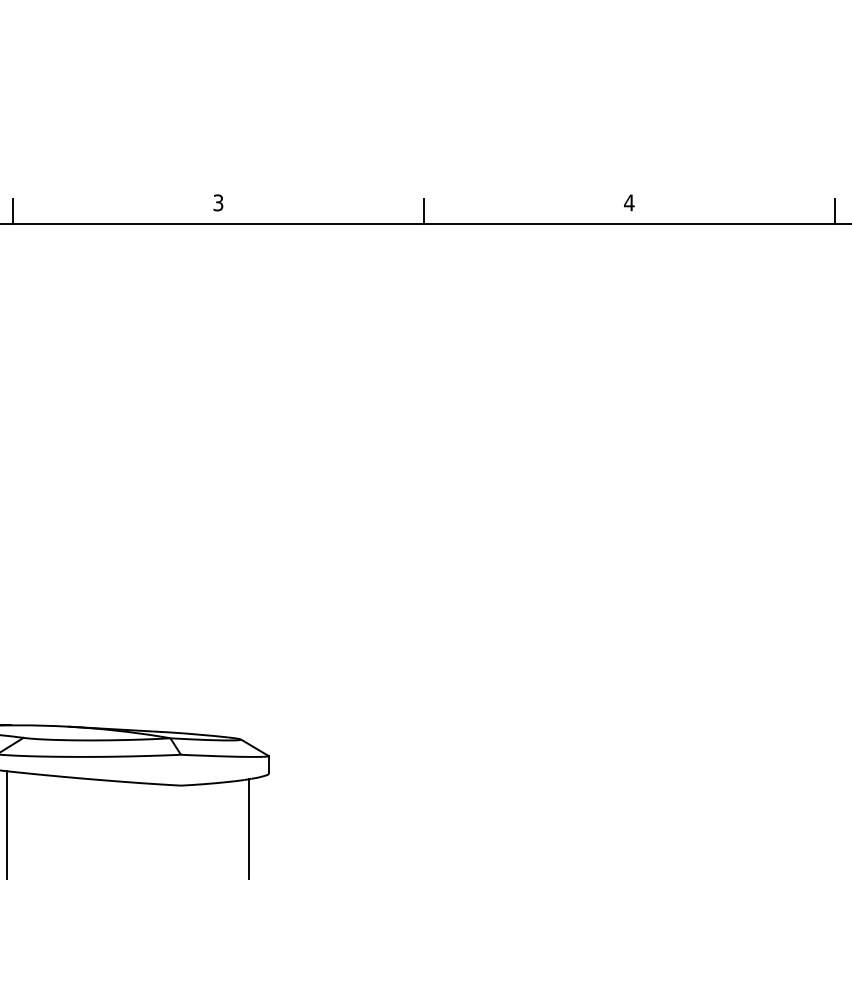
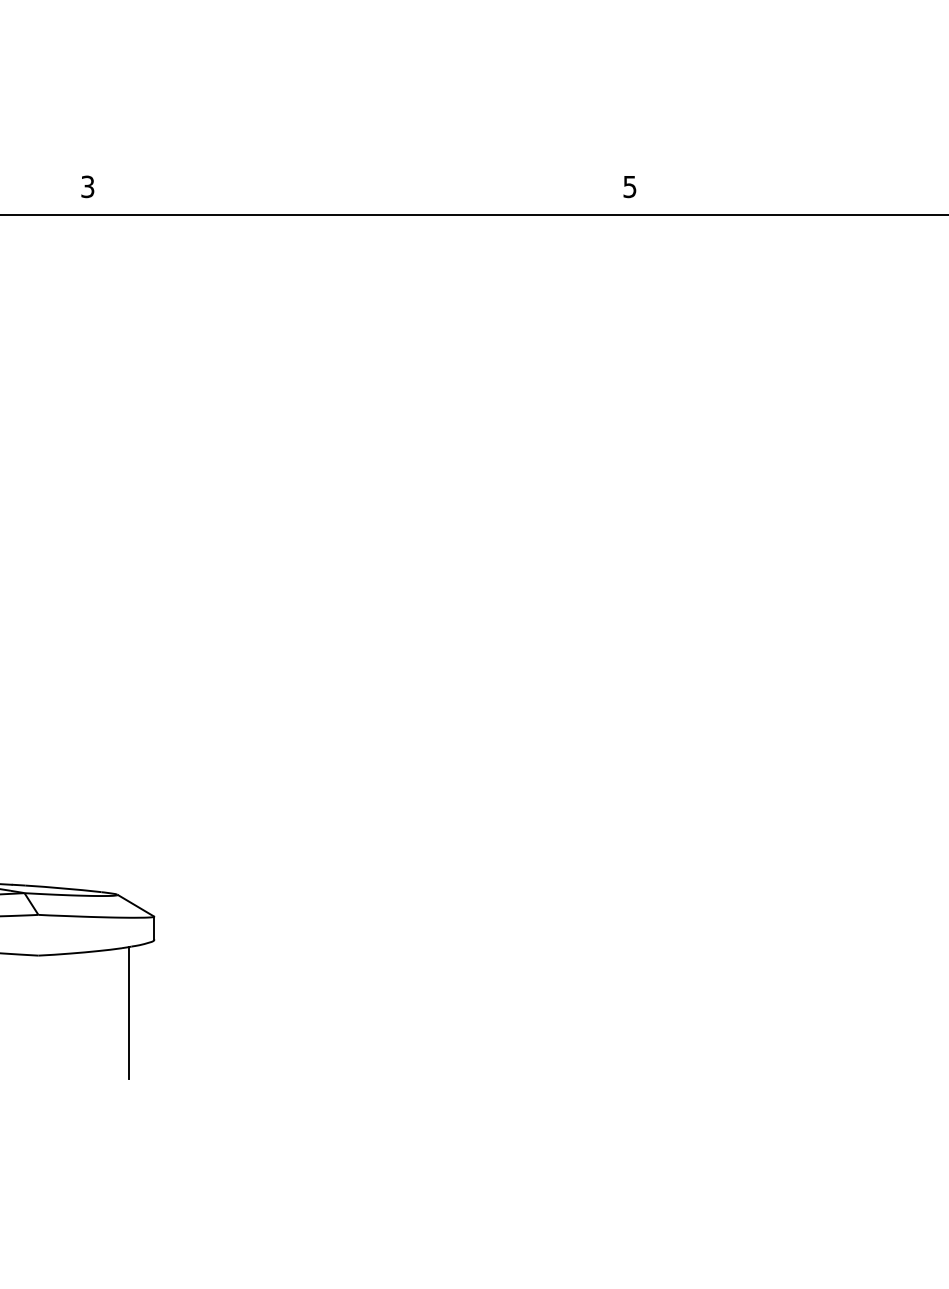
text: (629, 202) -> (630, 186), 4 -> 5
line: (423, 211) -> (358, 198), removed
line: (834, 211) -> (900, 198), removed

